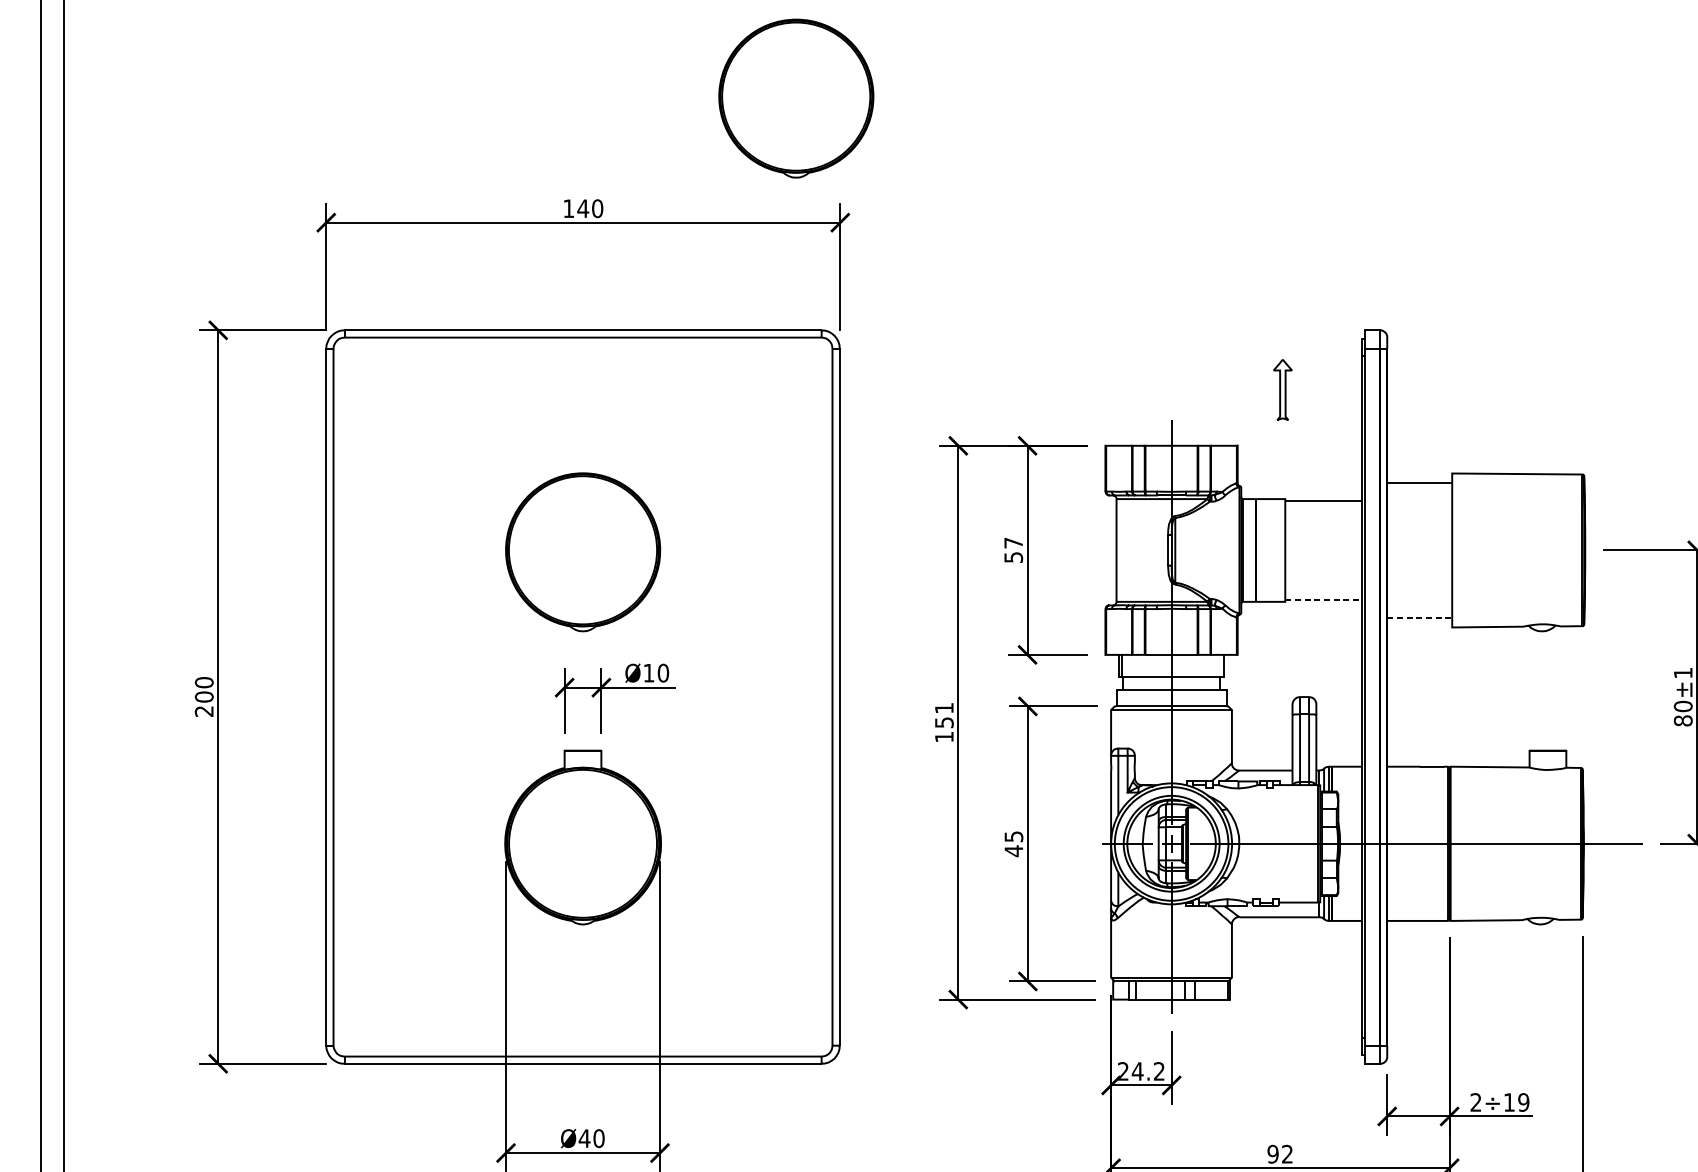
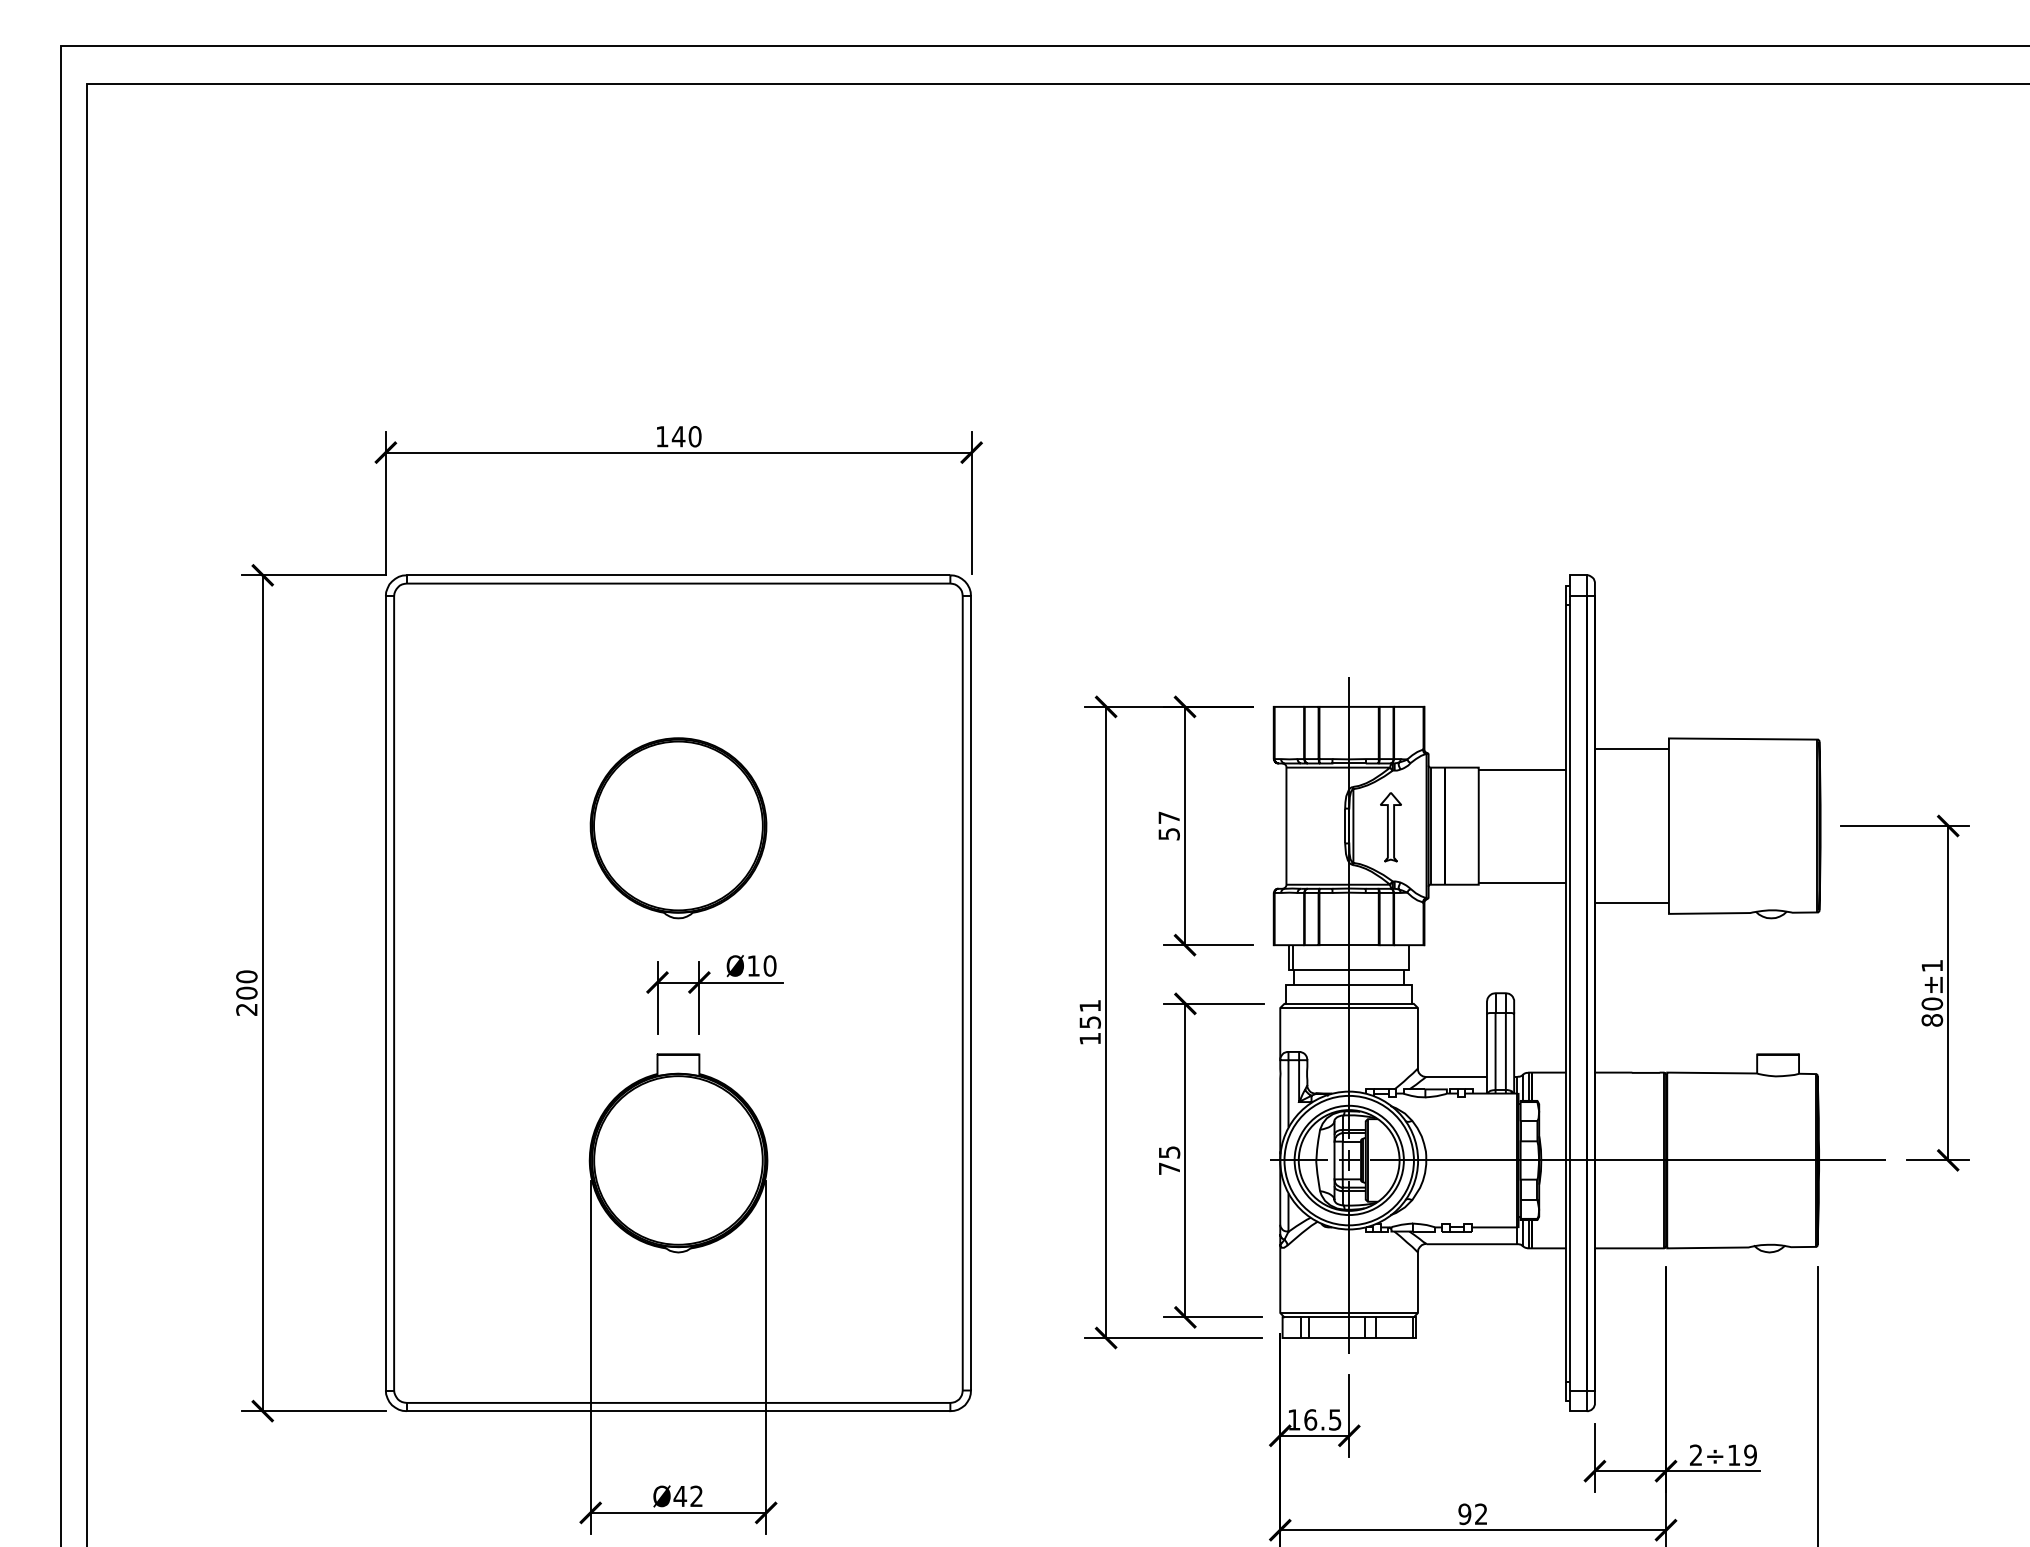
part: (796, 98) -> (921, 311), removed
part: (1282, 390) -> (1390, 827), moved
line: (1323, 599) -> (1522, 882), dashed -> solid
line: (1420, 618) -> (1632, 903), dashed -> solid
text: (1013, 850) -> (1169, 1168), 45 -> 75
text: (1141, 1071) -> (1314, 1419), 24.2 -> 16.5
text: (598, 1138) -> (696, 1496), Ø40 -> Ø42

